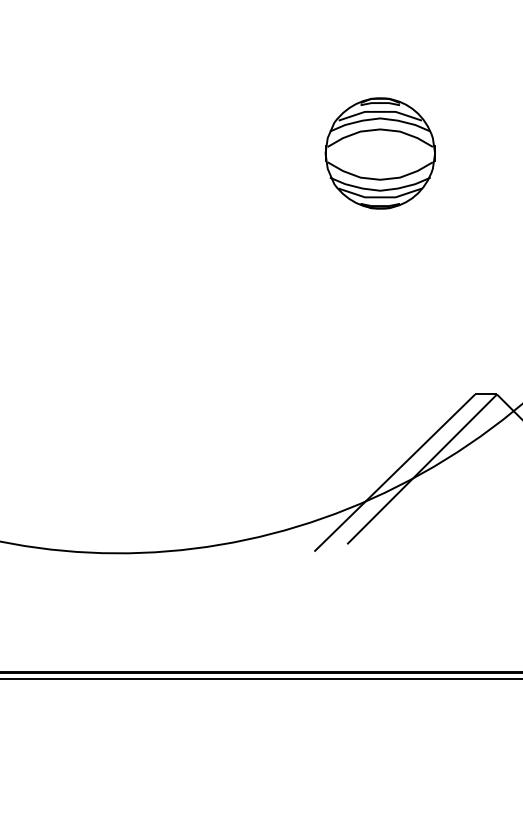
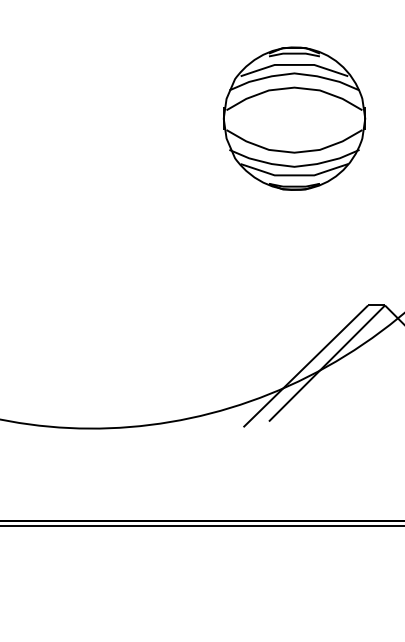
part: (380, 153) -> (294, 118), size x1.67

